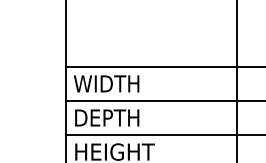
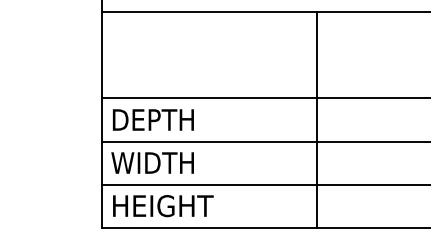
text: (101, 83) -> (146, 119), WIDTH -> DEPTH
text: (101, 117) -> (146, 162), DEPTH -> WIDTH

